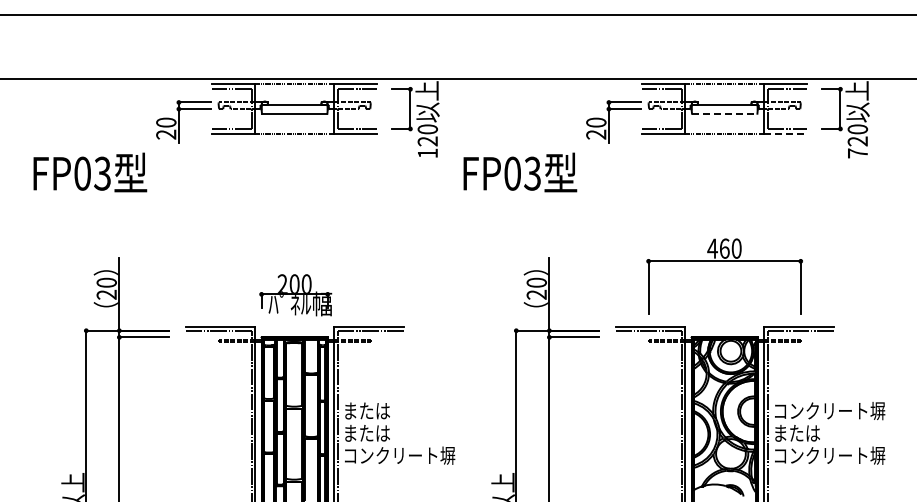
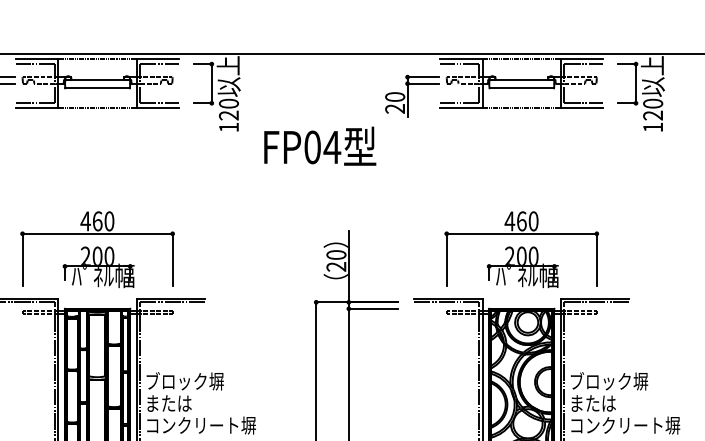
line: (724, 113) -> (521, 88), dashed -> solid
line: (785, 133) -> (581, 107), dashed -> solid
text: (857, 153) -> (652, 127), 720 -> 120
text: (532, 173) -> (332, 147), FP03 -> FP04
part: (294, 261) -> (97, 234), added
part: (725, 295) -> (522, 267), added
text: (383, 410) -> (185, 380), または -> ブロック塀
text: (829, 410) -> (625, 380), コンクリート塀 -> ブロック塀

